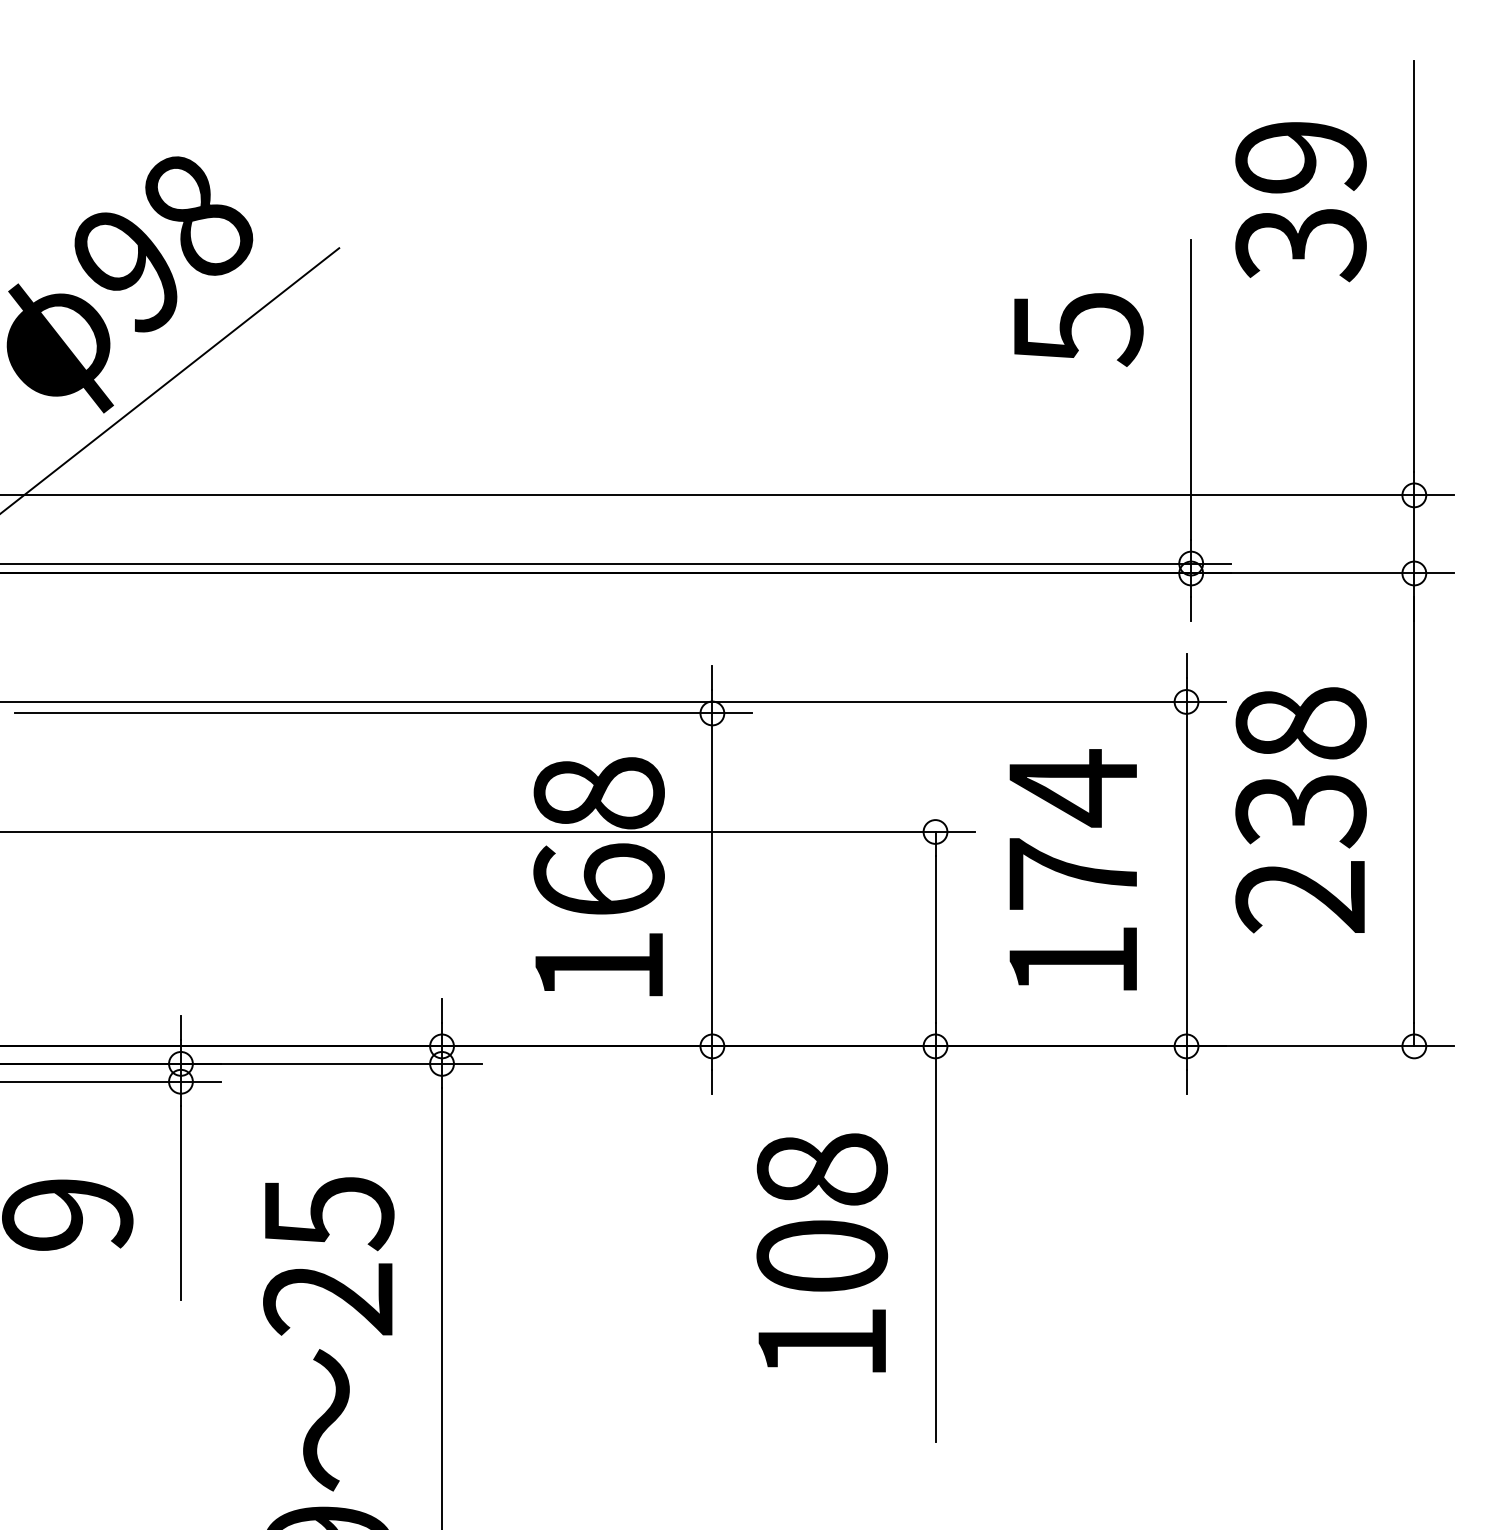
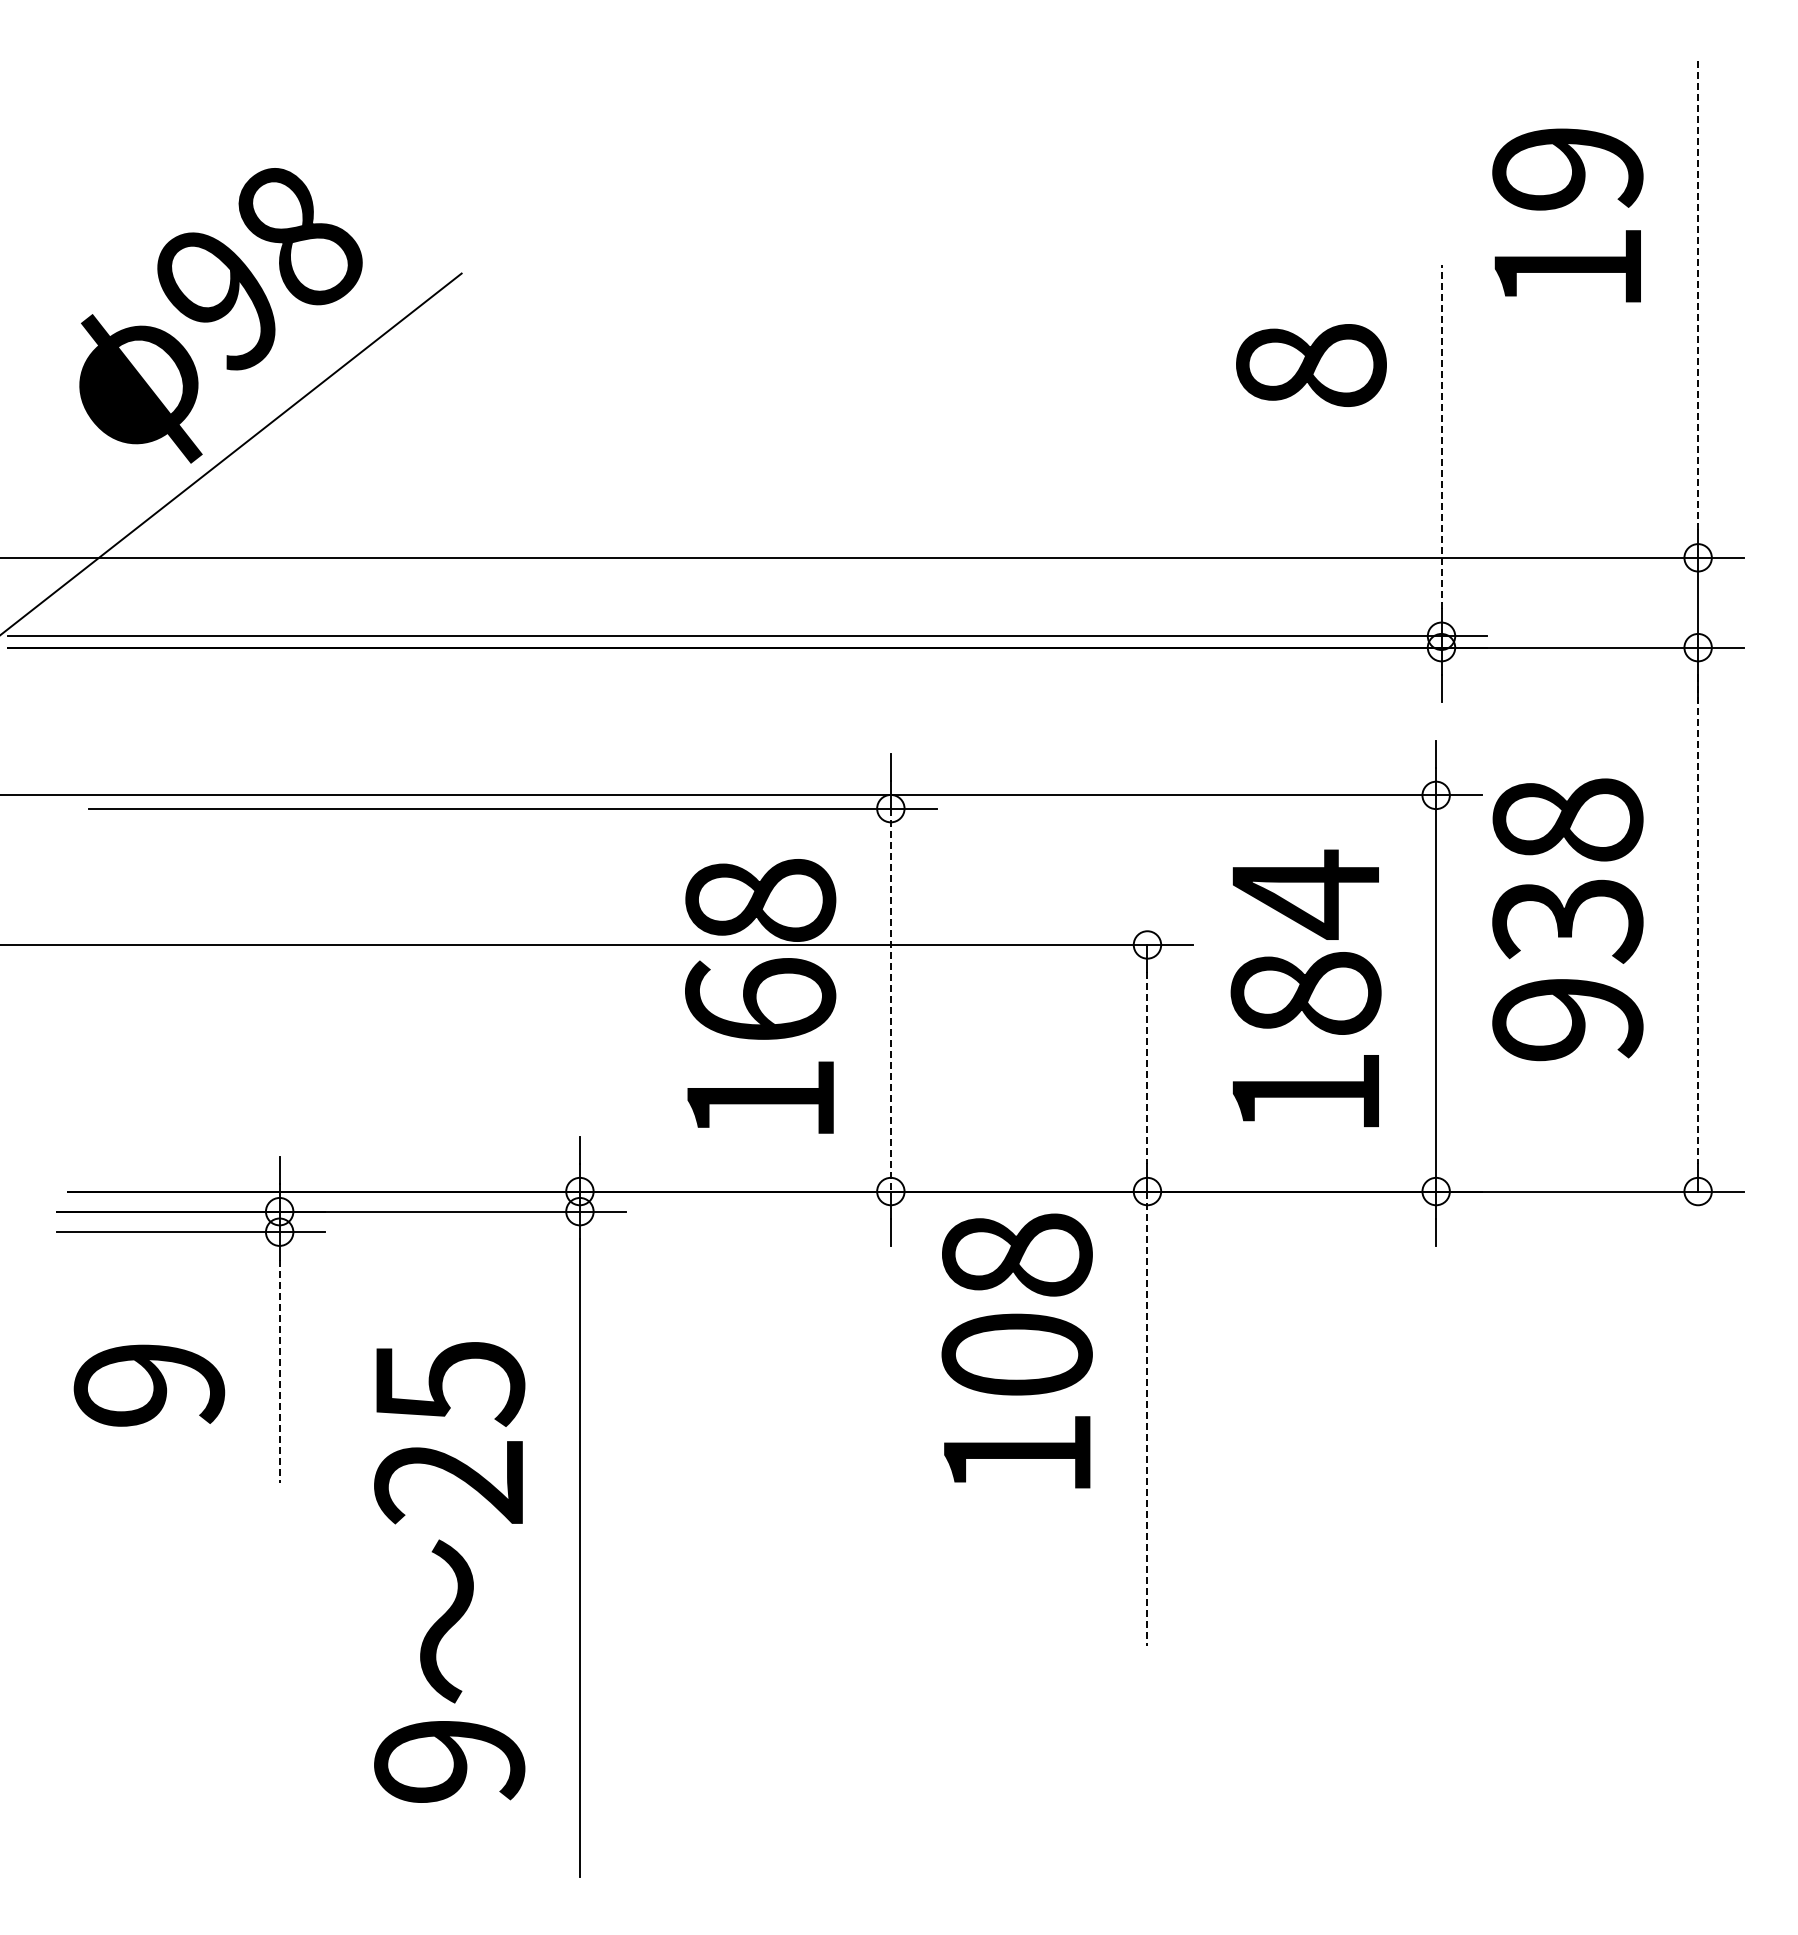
text: (1300, 245) -> (1567, 270), 39 -> 19
line: (1414, 265) -> (1698, 293), solid -> dashed
text: (1078, 329) -> (1311, 367), 5 -> 8
line: (1191, 389) -> (1441, 436), solid -> dashed
line: (1414, 809) -> (1698, 919), solid -> dashed
text: (1072, 874) -> (1305, 993), 174 -> 184
line: (712, 880) -> (890, 1000), solid -> dashed
text: (1300, 896) -> (1567, 1019), 238 -> 938
line: (935, 939) -> (1147, 1068), solid -> dashed
line: (180, 1202) -> (279, 1371), solid -> dashed
line: (935, 1244) -> (1147, 1419), solid -> dashed
text: (821, 1252) -> (1016, 1350), moved

